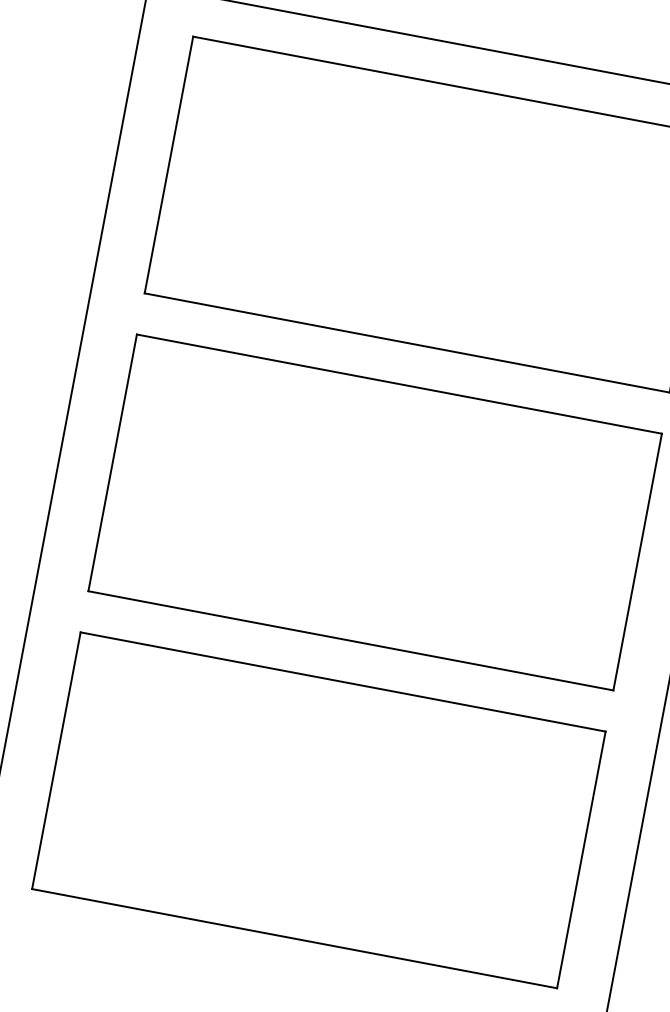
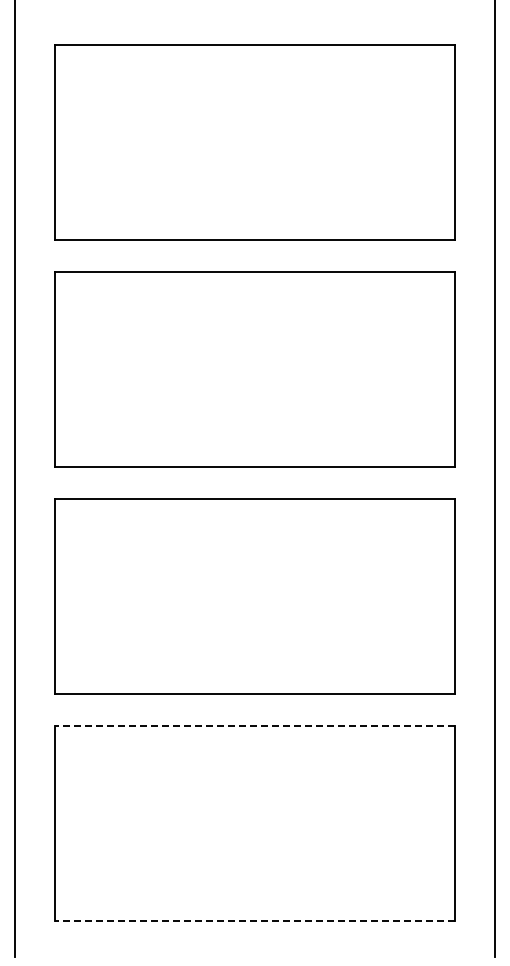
line: (342, 681) -> (254, 725), solid -> dashed
line: (293, 938) -> (254, 921), solid -> dashed

